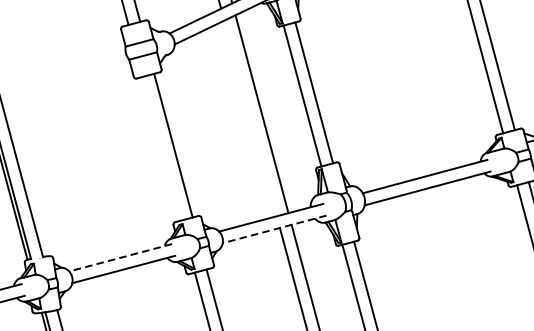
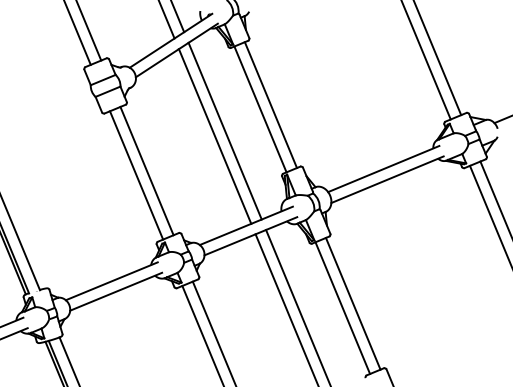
line: (249, 118) -> (214, 136), added
line: (161, 148) -> (136, 175), added
line: (274, 229) -> (250, 236), dashed -> solid
line: (120, 257) -> (111, 281), dashed -> solid

